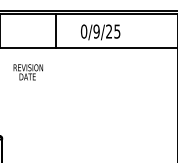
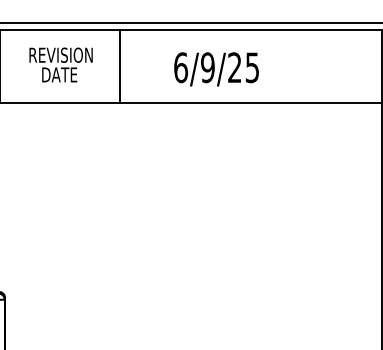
text: (84, 31) -> (181, 67), 0/9/25 -> 6/9/25
text: (27, 72) -> (59, 65), moved

